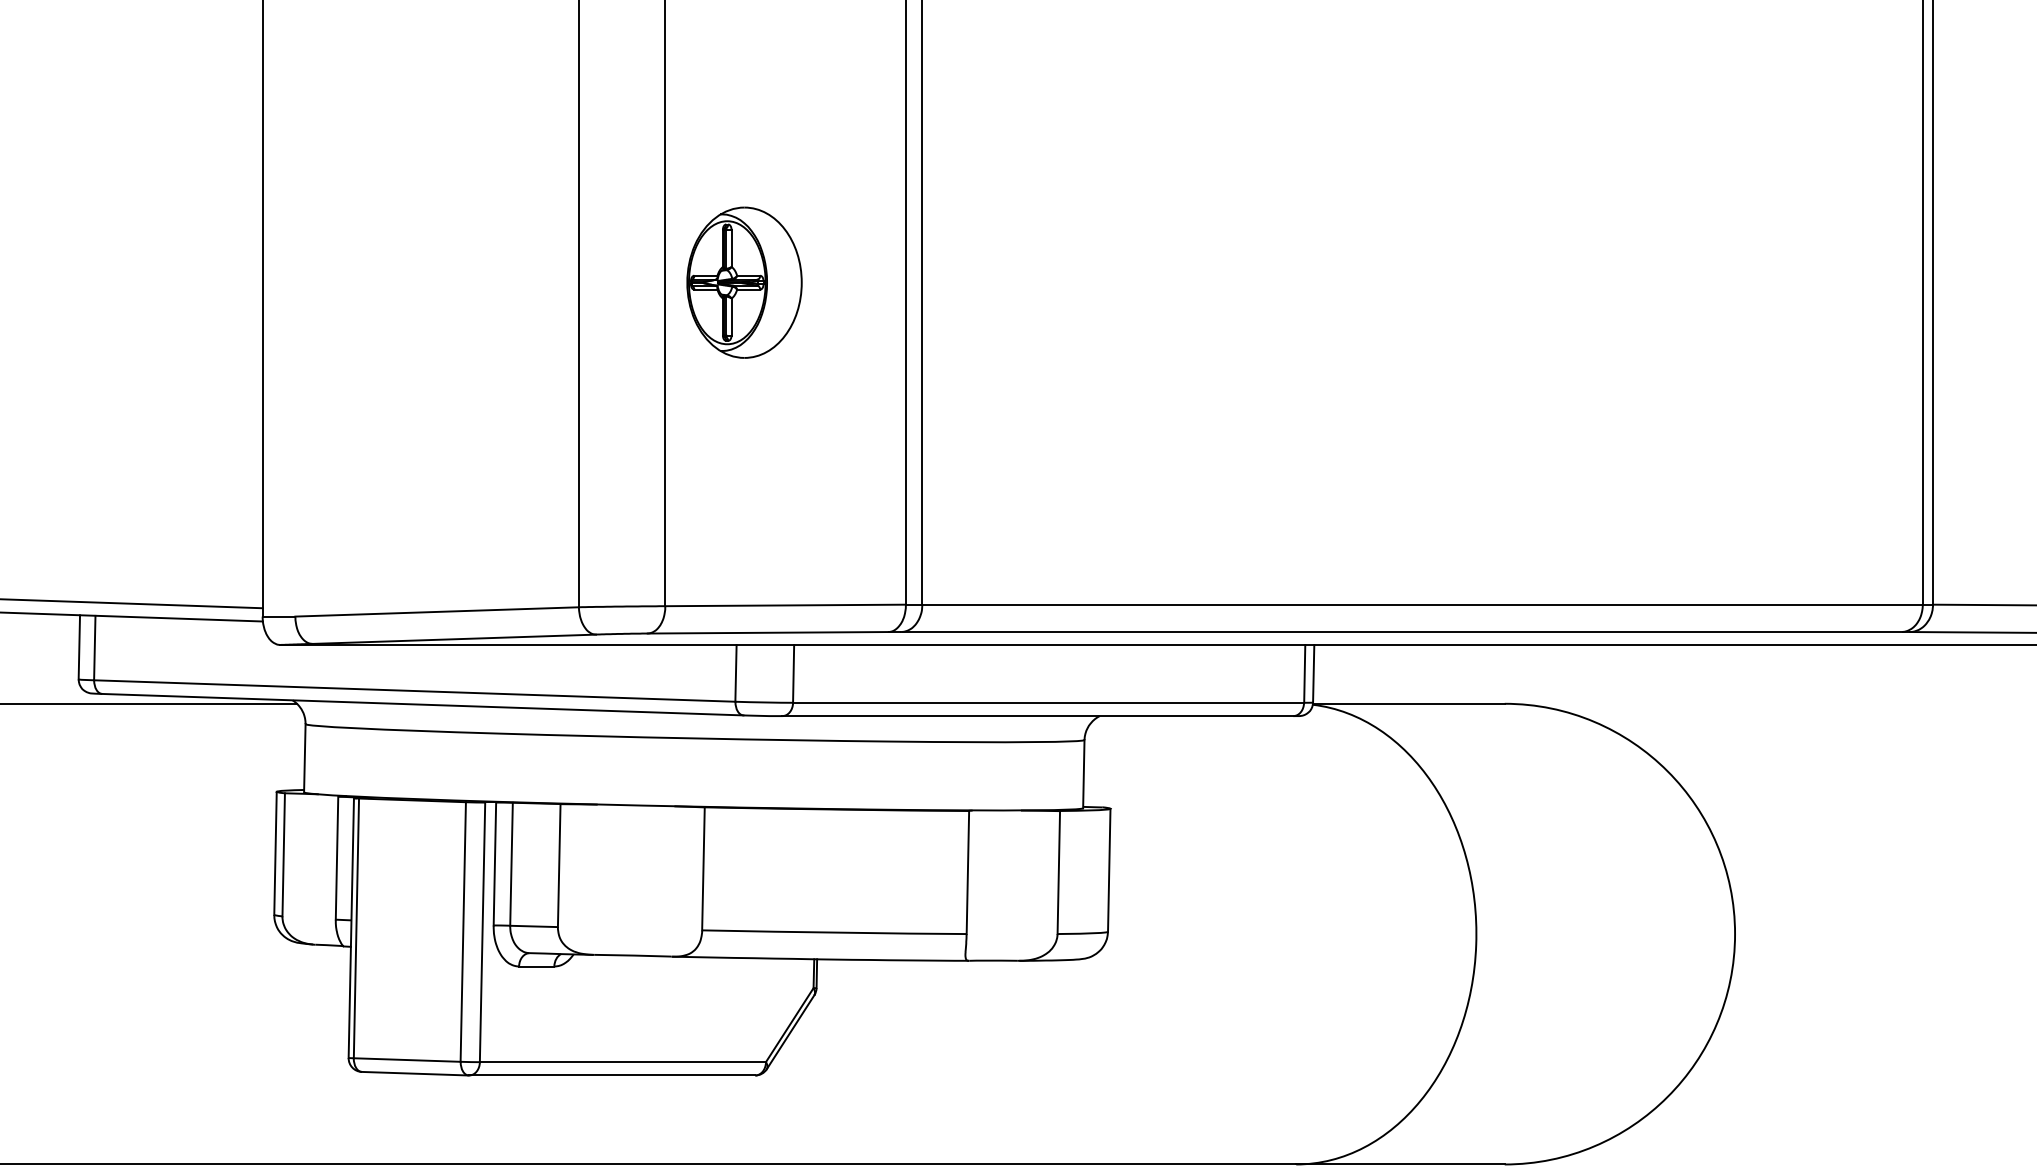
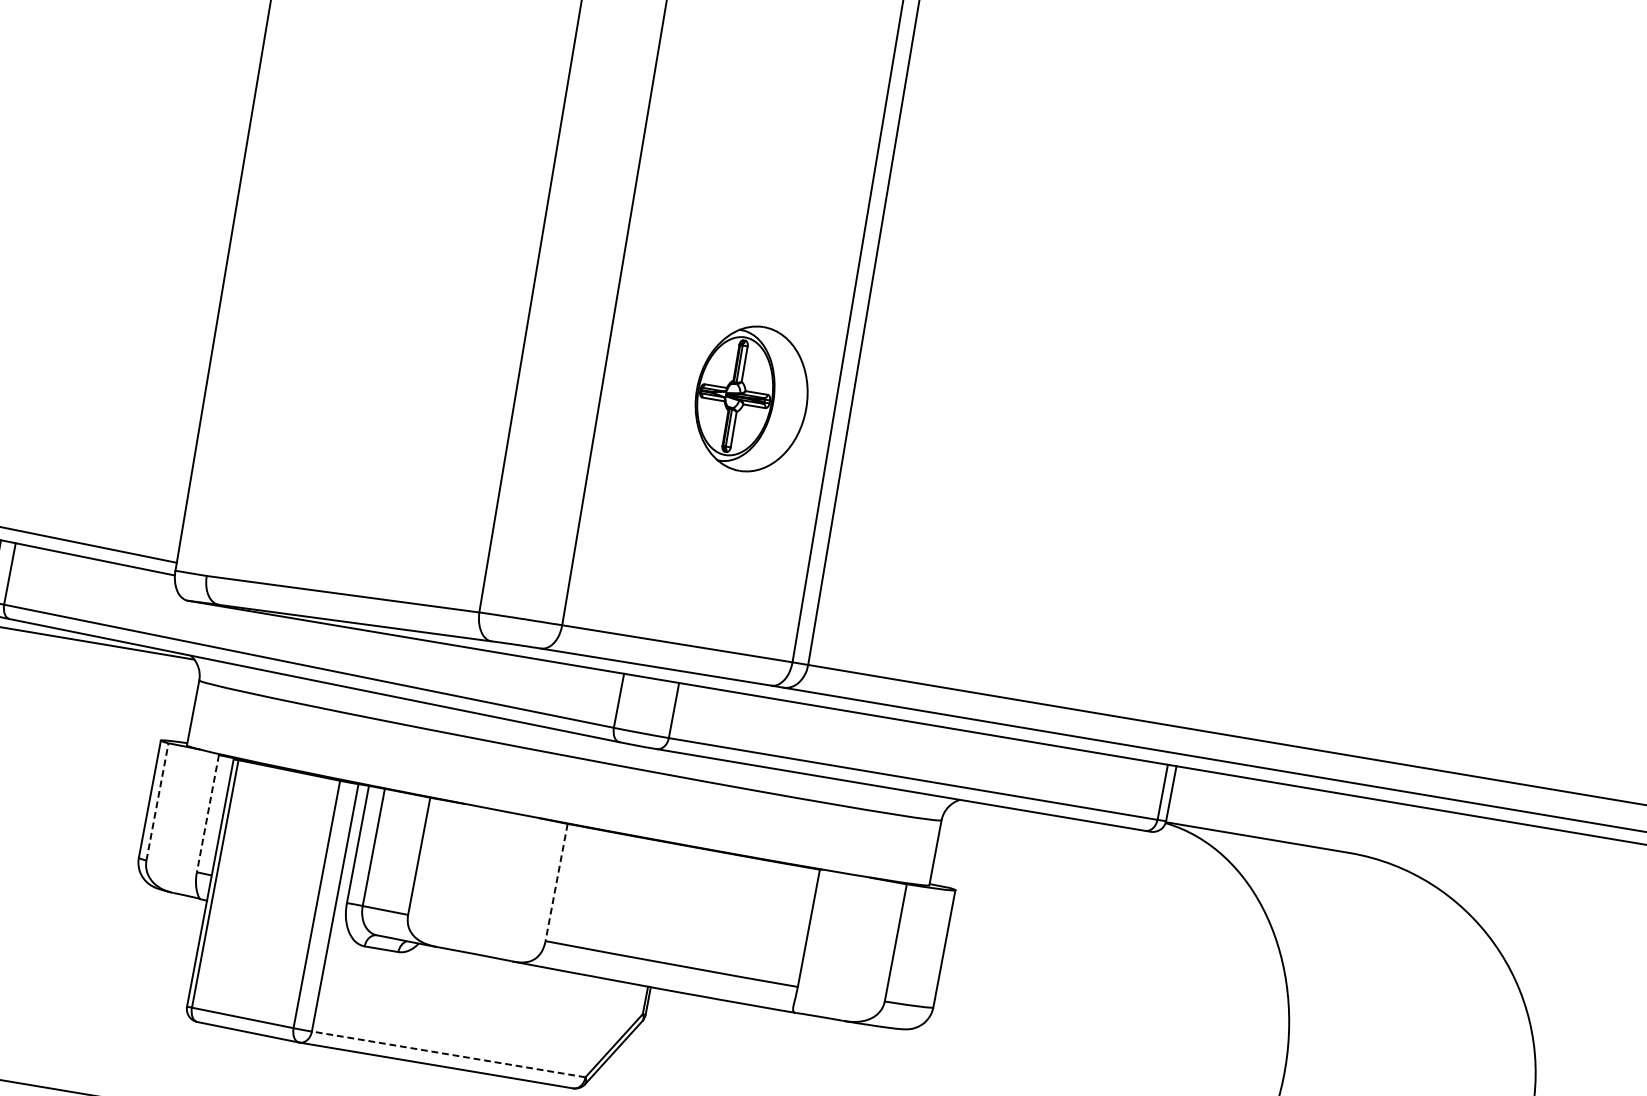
part: (744, 282) -> (751, 398), moved
line: (283, 854) -> (157, 801), solid -> dashed
line: (337, 858) -> (208, 814), solid -> dashed
line: (703, 868) -> (556, 882), solid -> dashed
line: (622, 1062) -> (448, 1054), solid -> dashed

